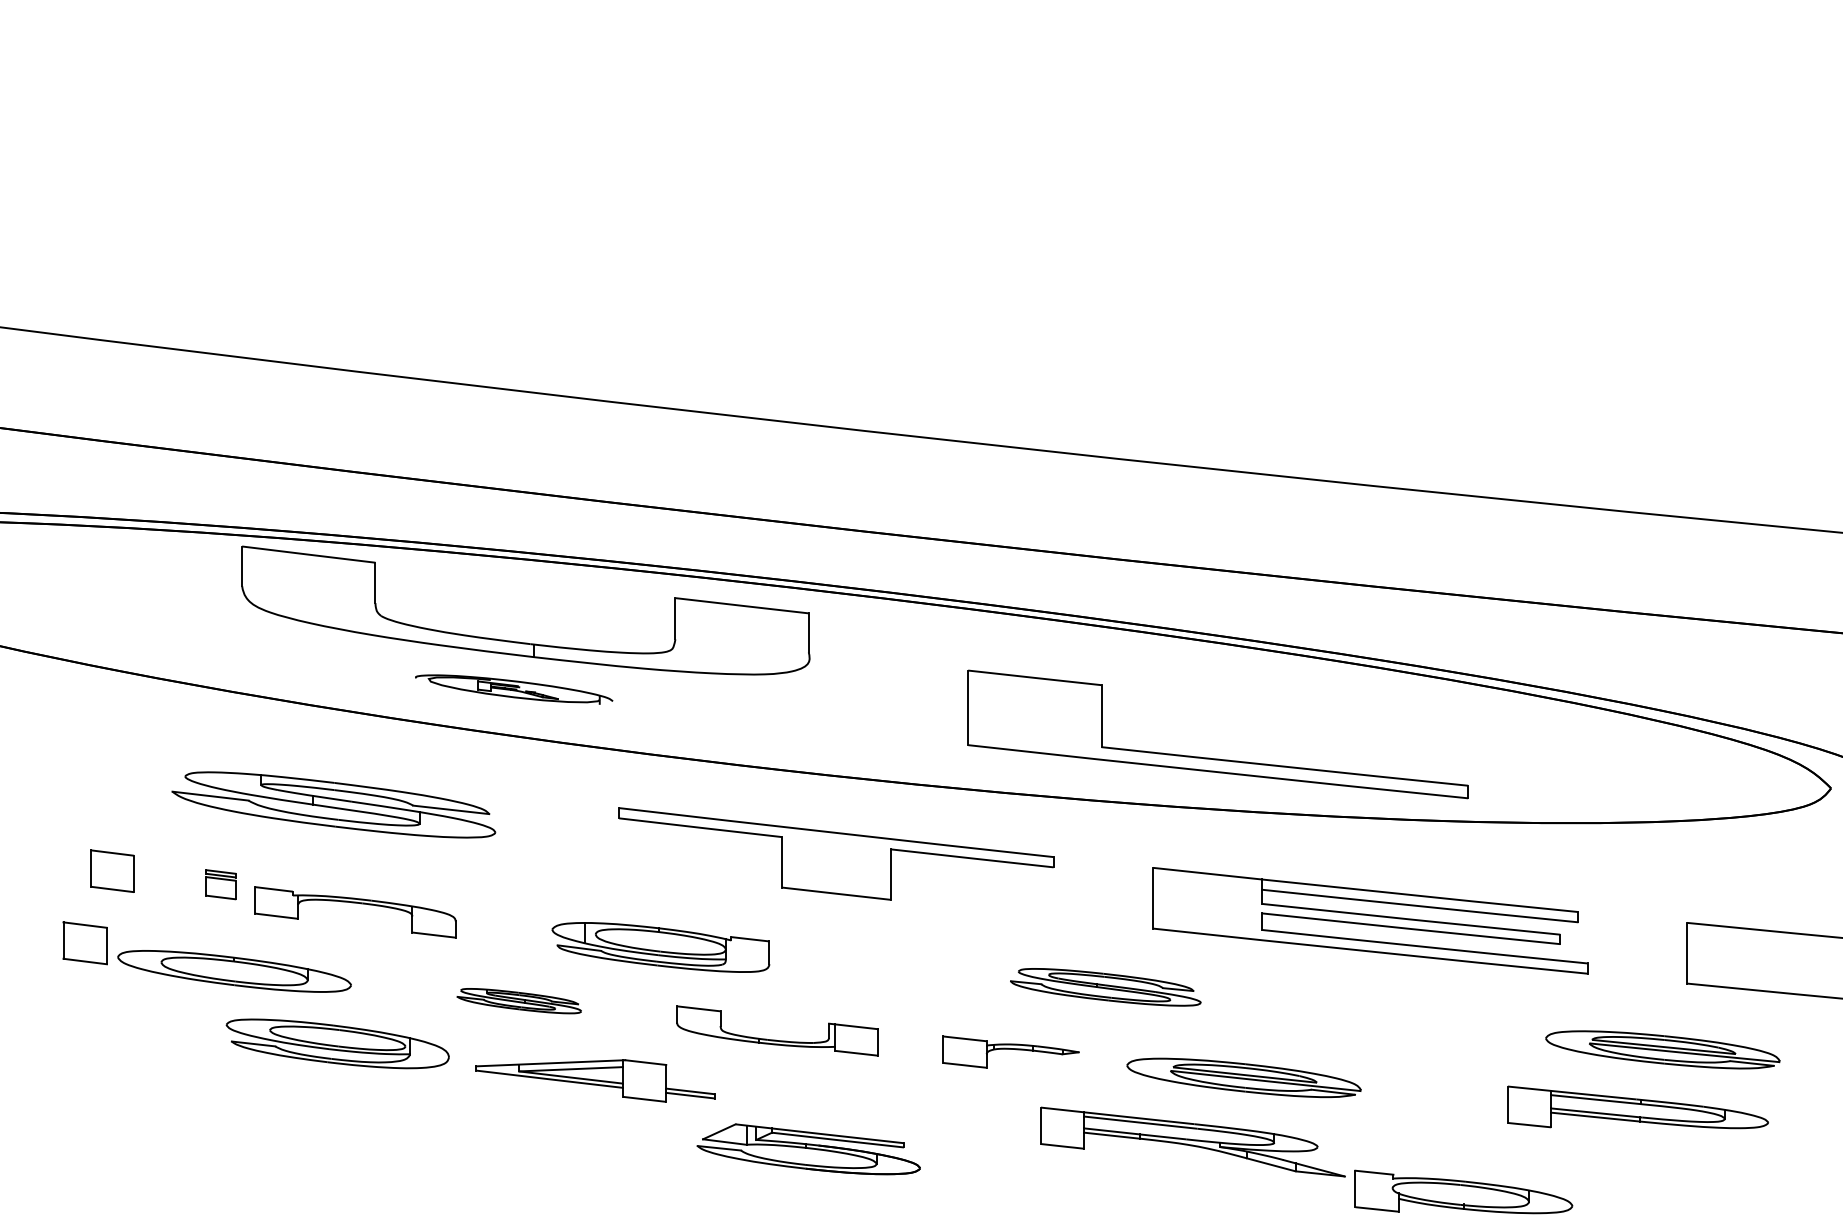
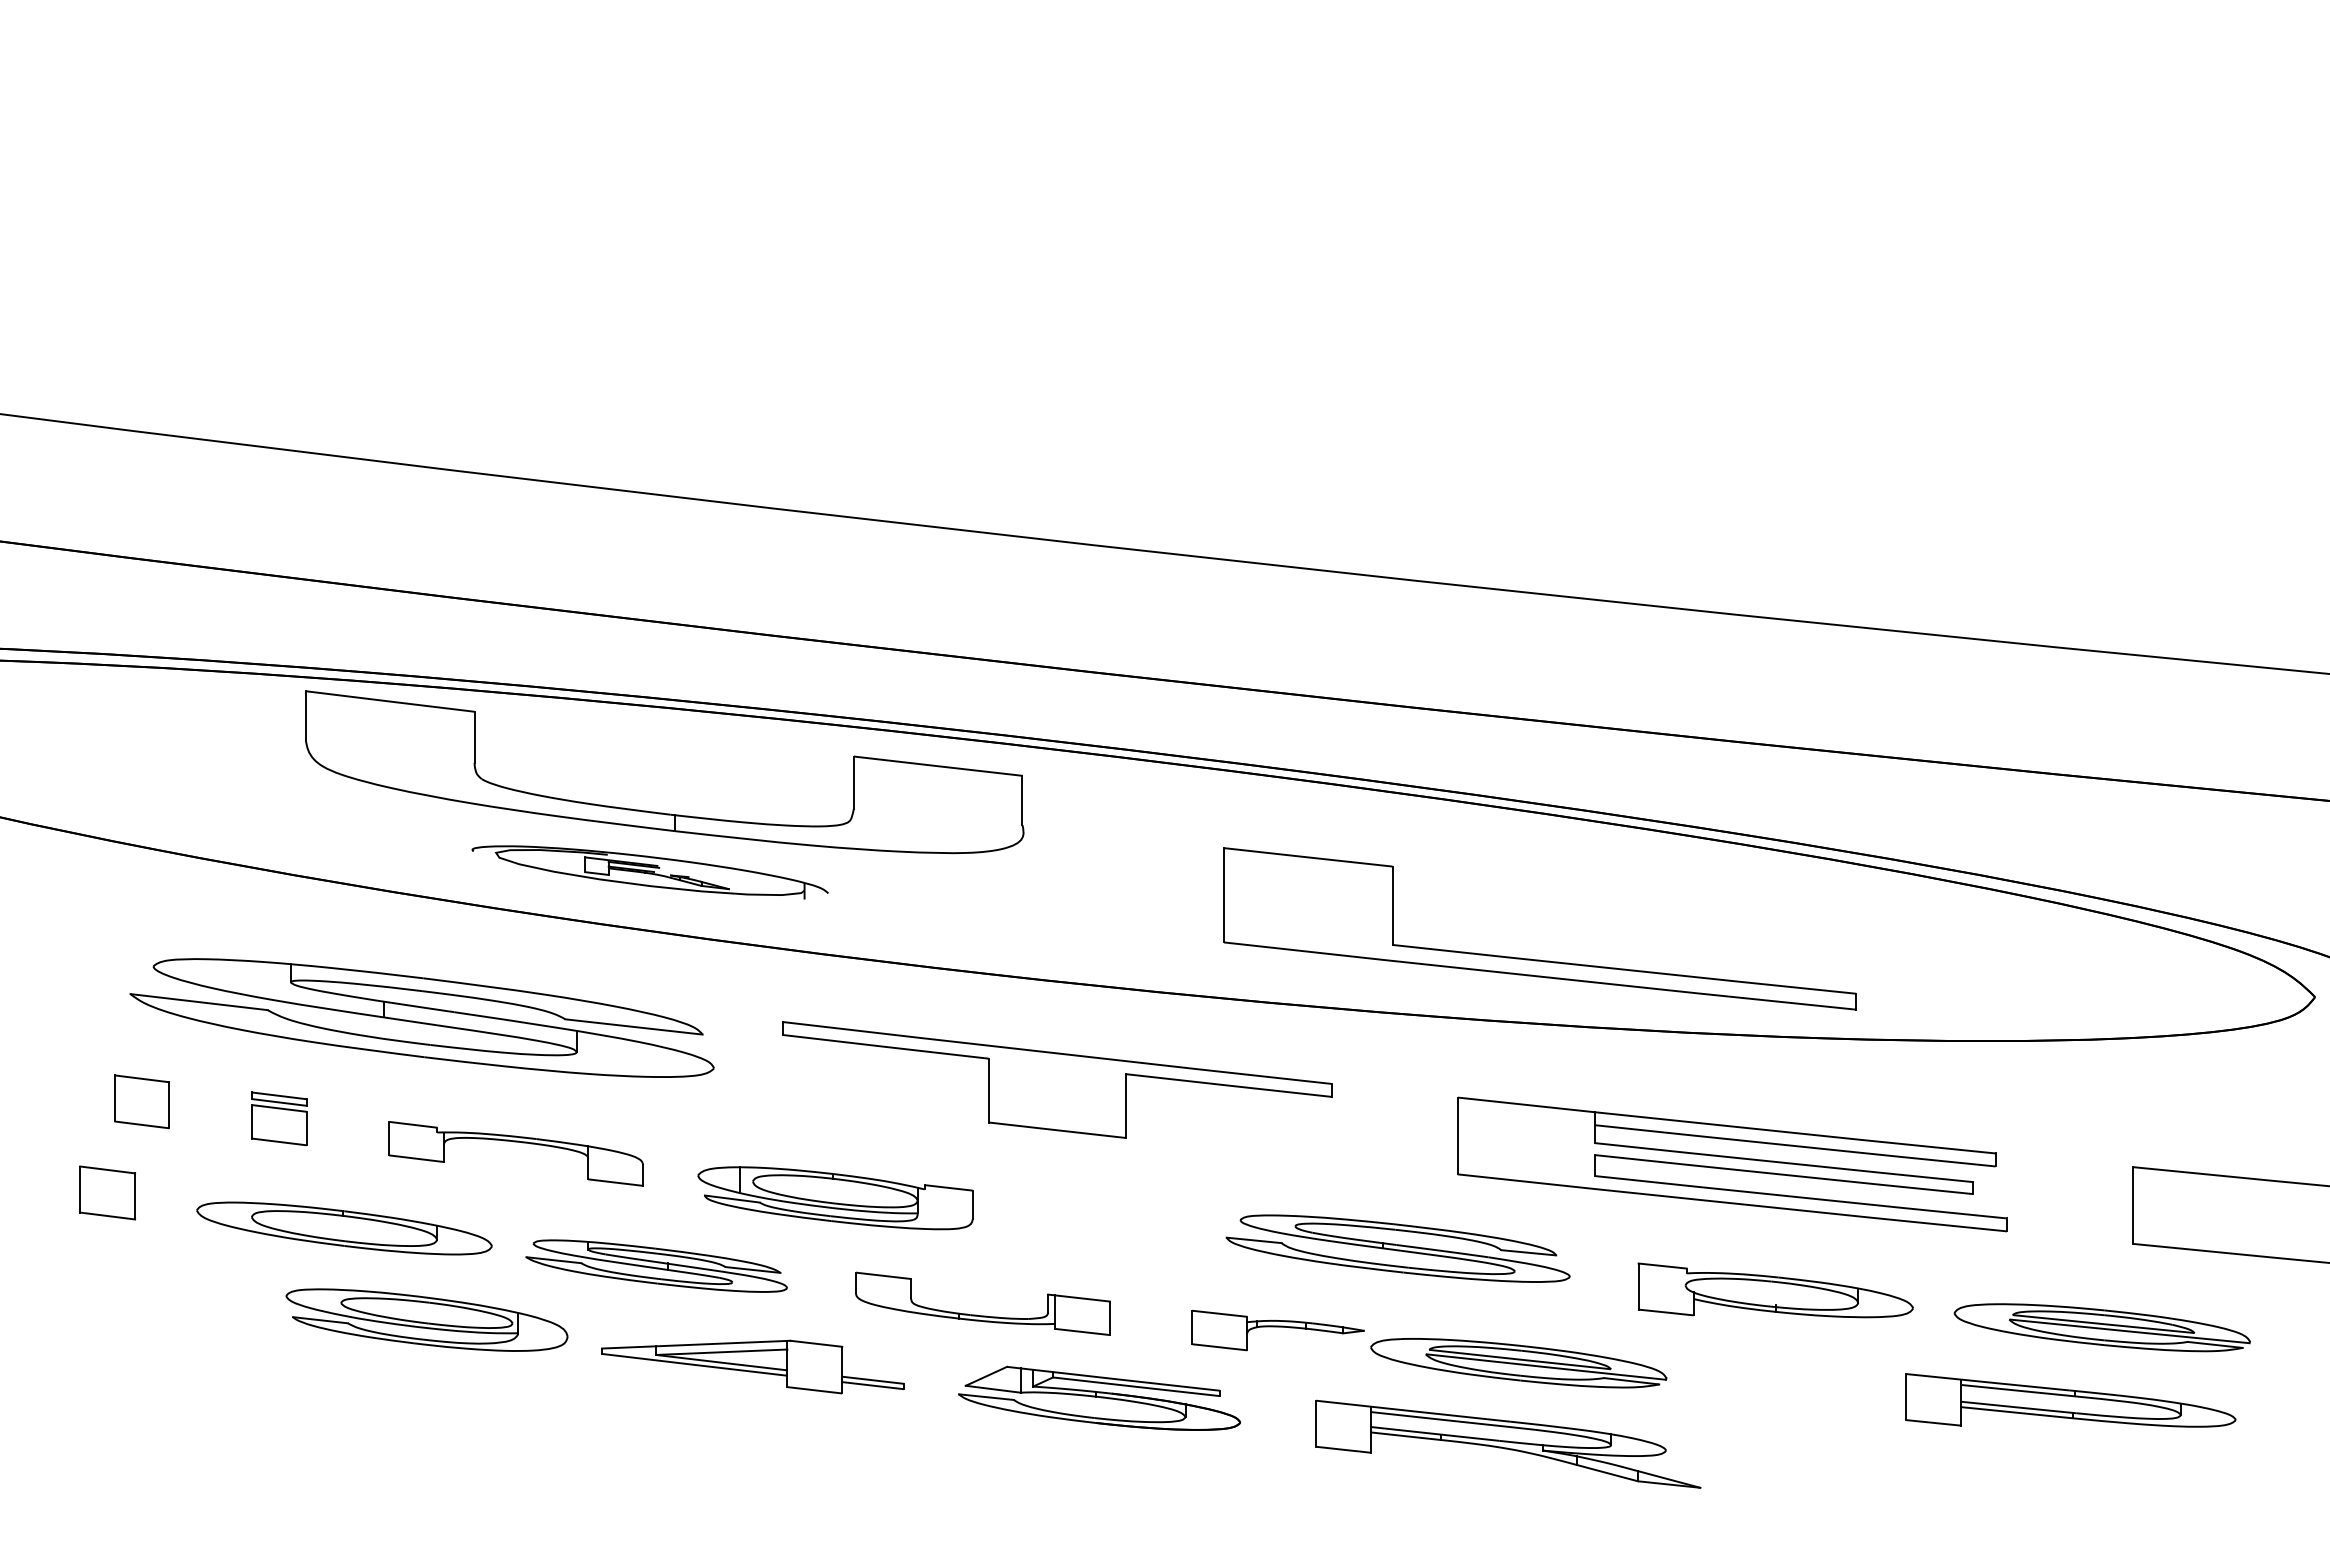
part: (513, 689) -> (649, 872), size x1.43
part: (333, 804) -> (421, 1017), size x1.43
part: (221, 884) -> (279, 1118), size x1.43
part: (354, 903) -> (515, 1142), moved
part: (234, 971) -> (344, 1228), moved
part: (1105, 987) -> (1397, 1248), size x1.43
part: (519, 1000) -> (656, 1265), size x1.67
part: (1243, 1078) -> (1518, 1363), moved
part: (808, 1148) -> (1099, 1397), moved
part: (1463, 1192) -> (1775, 1290), moved

